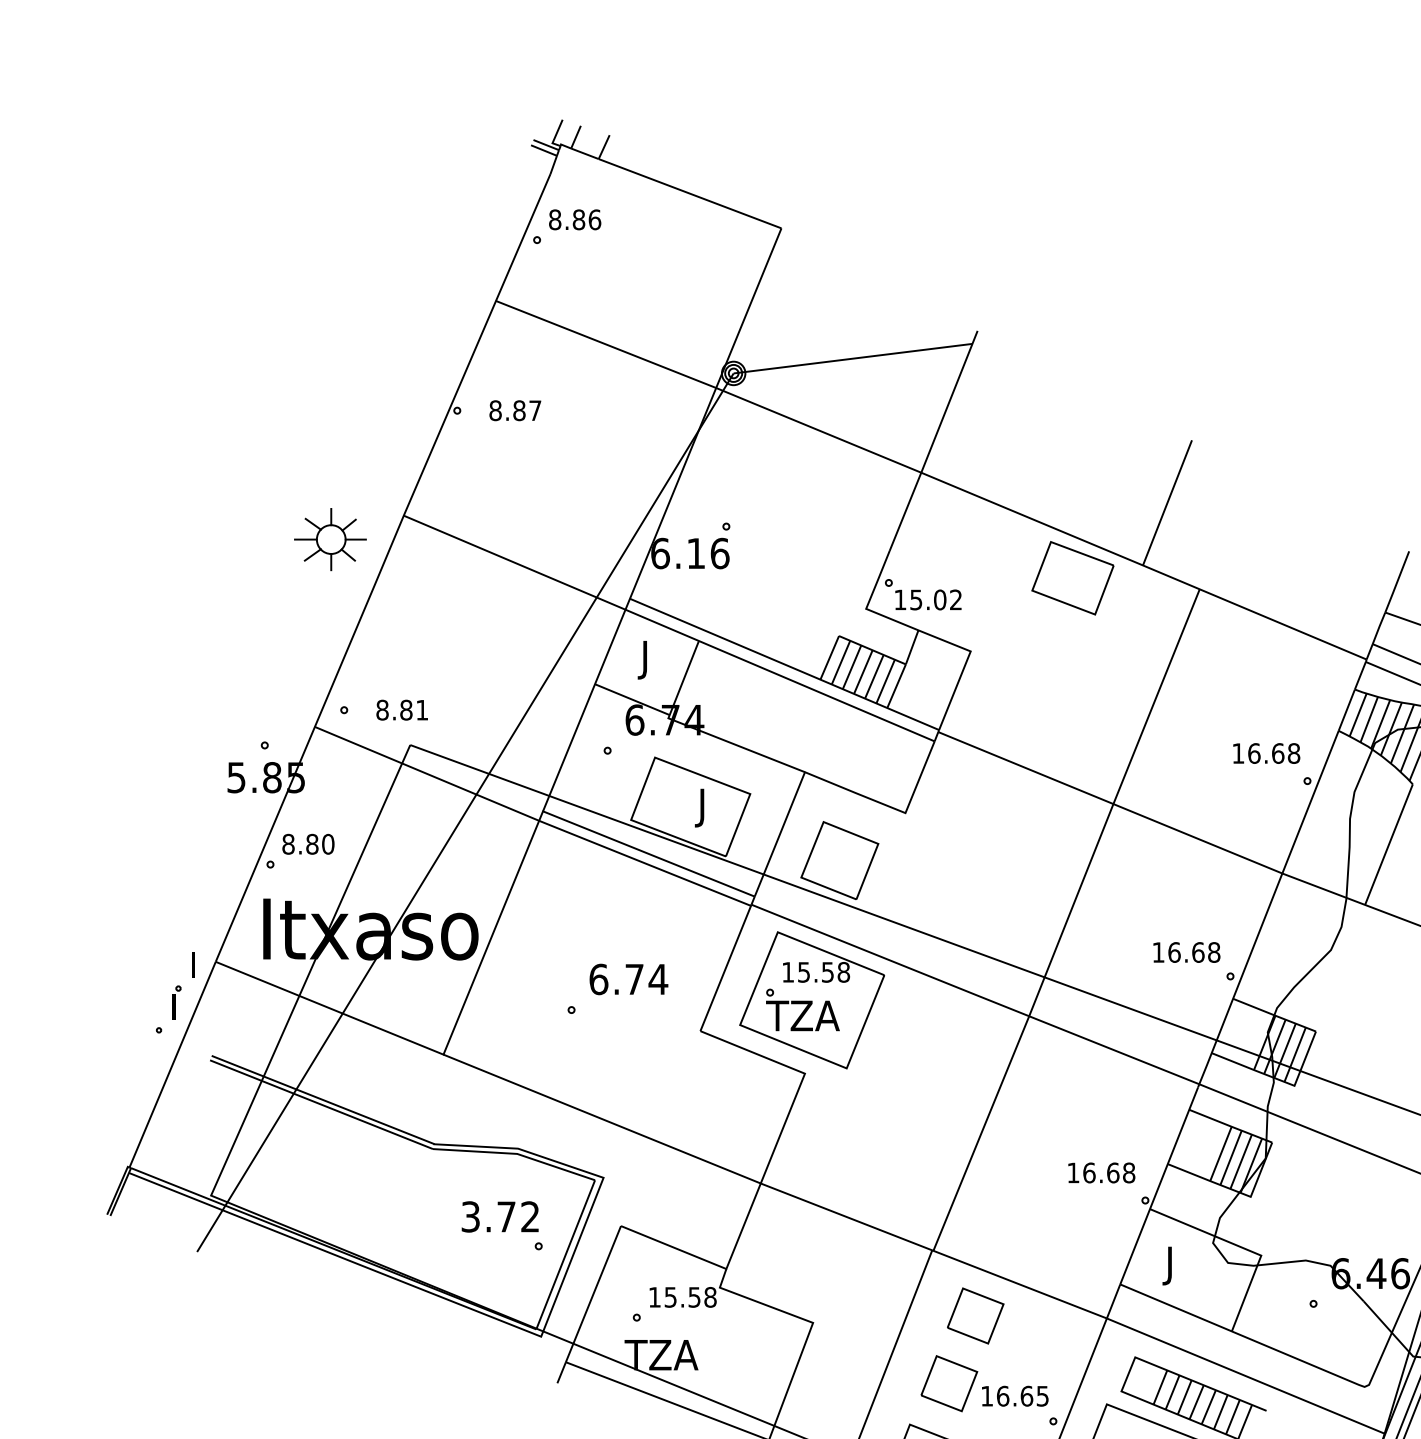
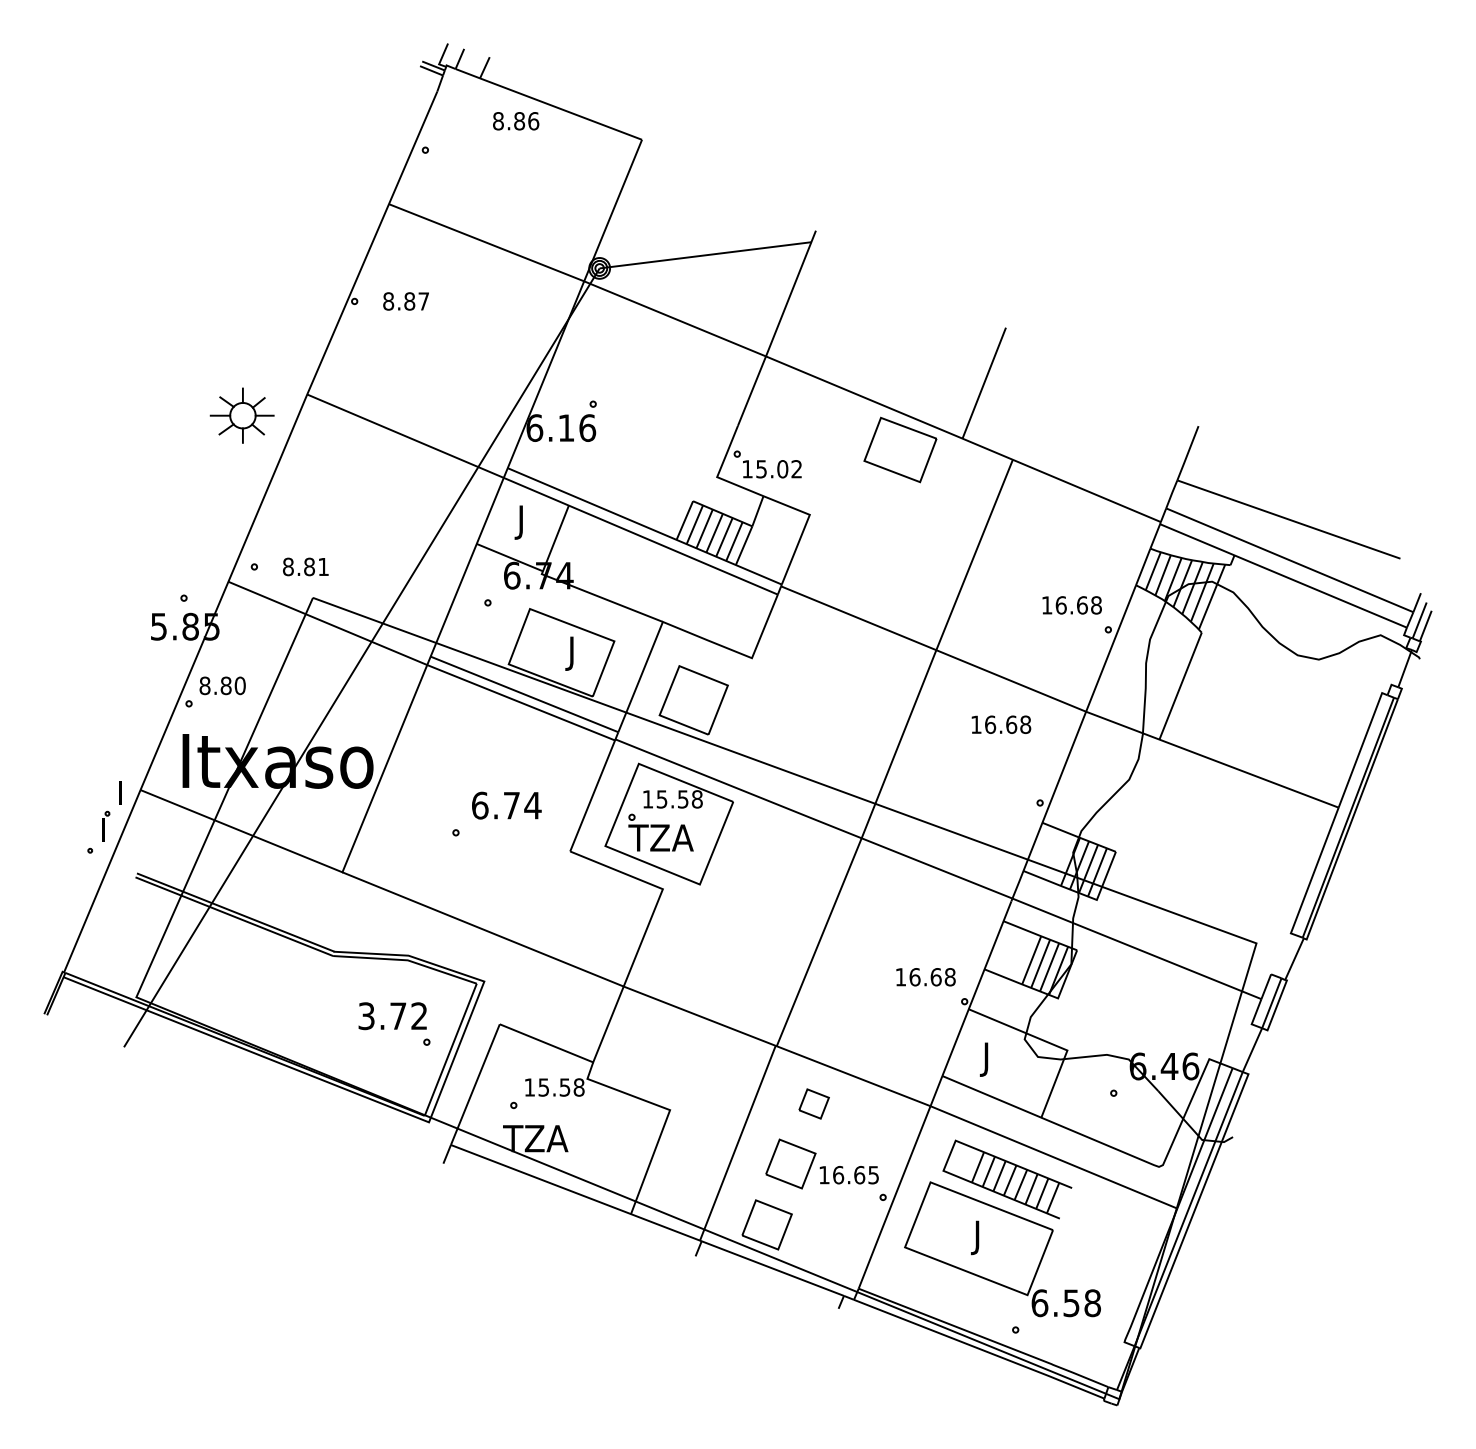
text: (575, 220) -> (516, 121), moved
text: (1186, 952) -> (1001, 724), moved
part: (974, 1315) -> (813, 1103), size x0.6

